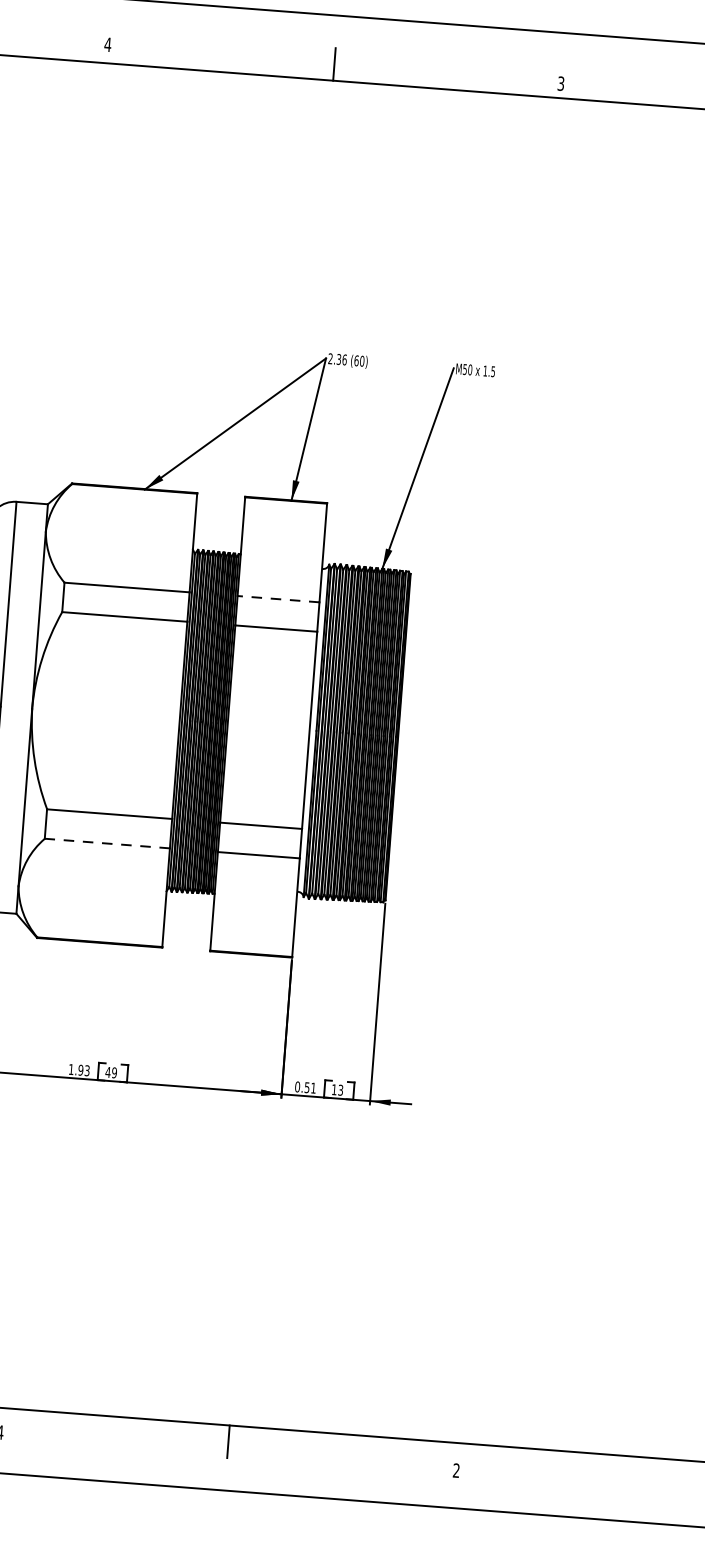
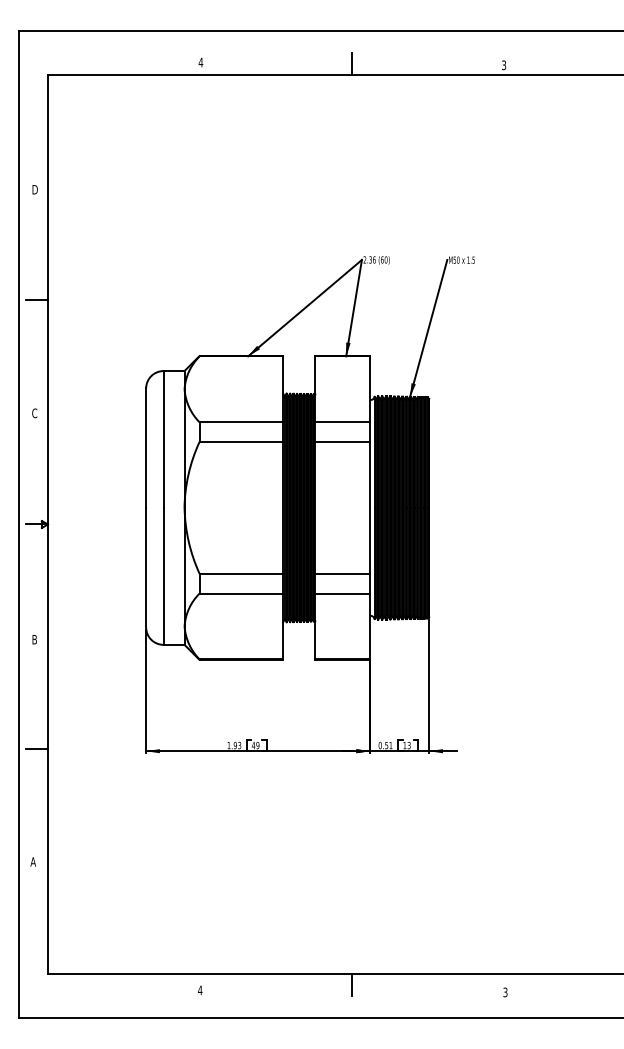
line: (278, 599) -> (342, 422), dashed -> solid
line: (107, 843) -> (241, 593), dashed -> solid
text: (456, 1470) -> (505, 992), 2 -> 3

